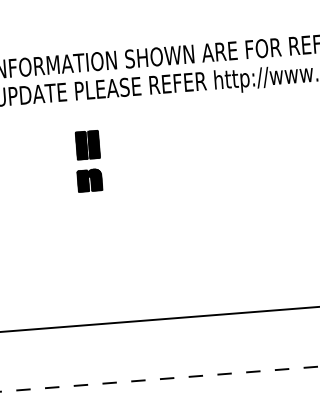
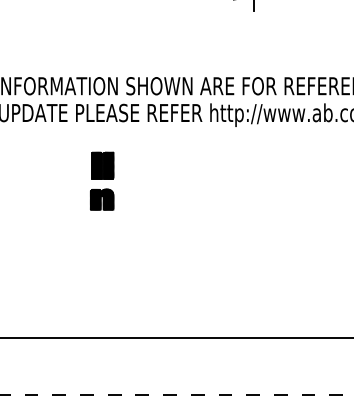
part: (88, 160) -> (102, 180), moved

